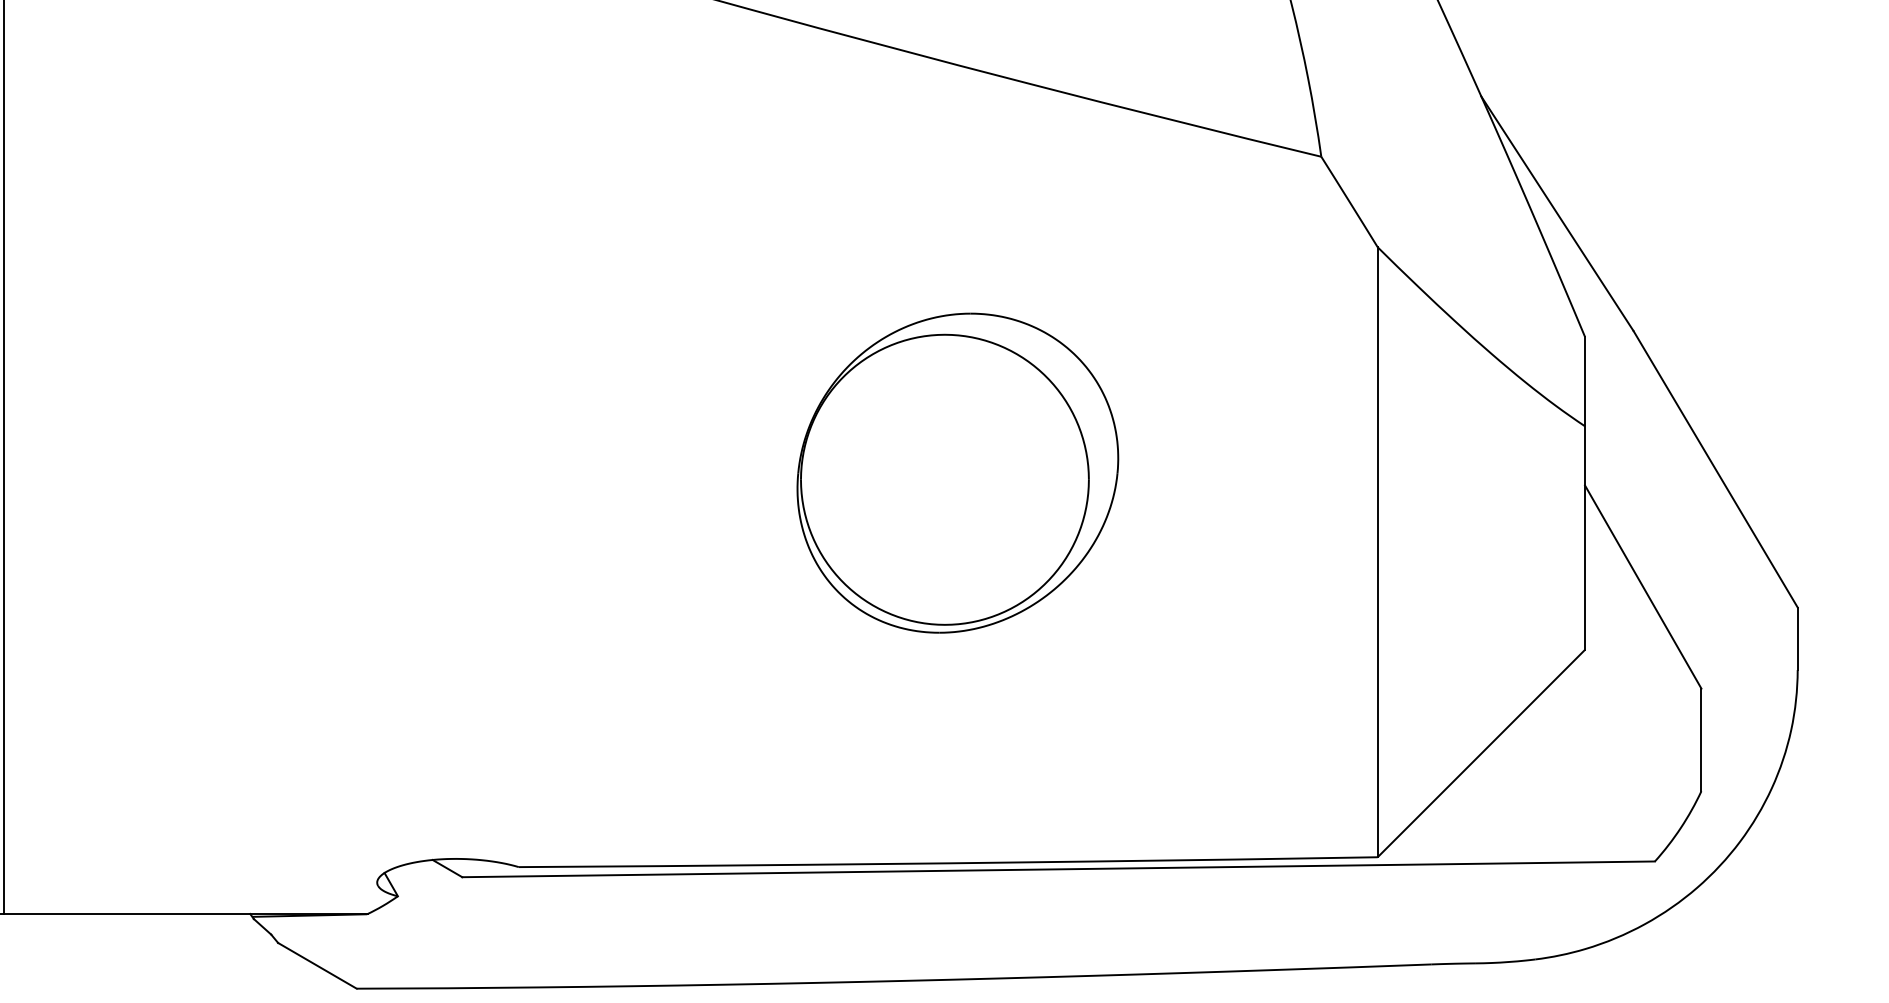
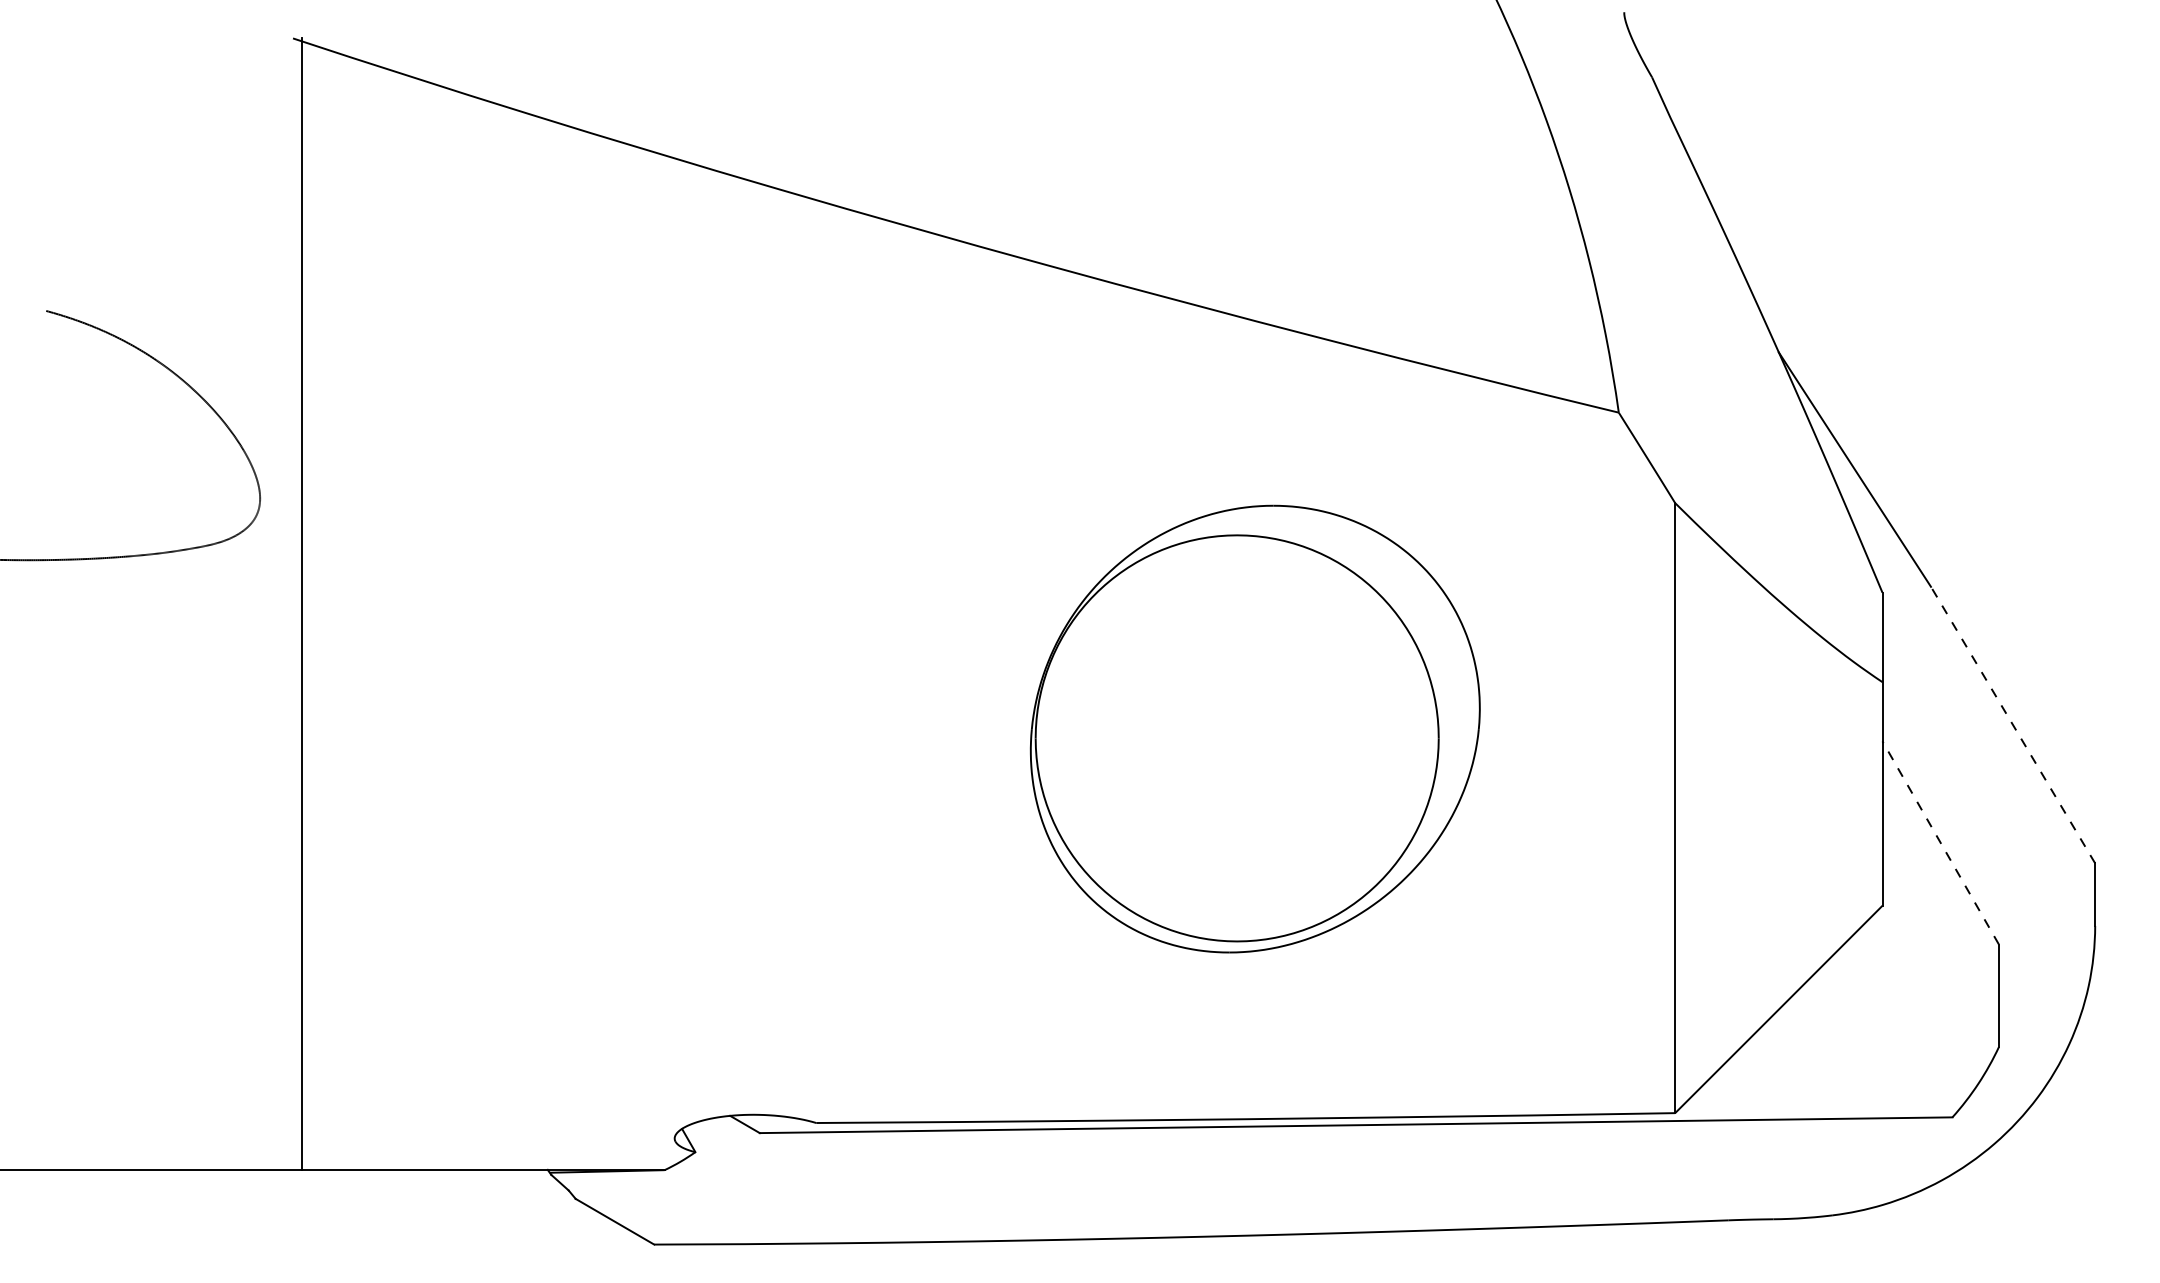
line: (1716, 469) -> (2013, 725), solid -> dashed
part: (958, 472) -> (1255, 728), size x1.4
line: (1643, 586) -> (1940, 842), solid -> dashed

